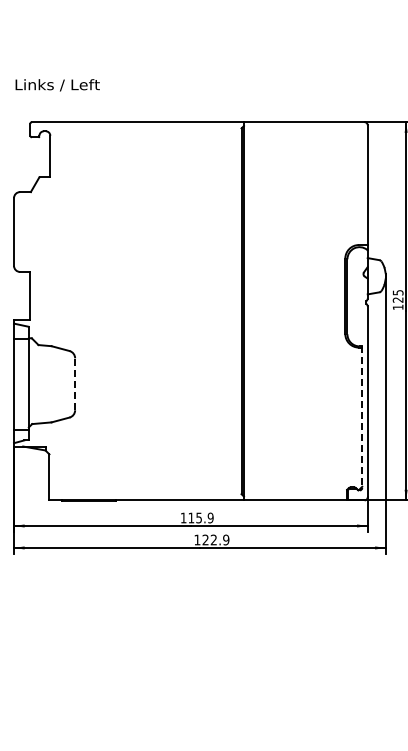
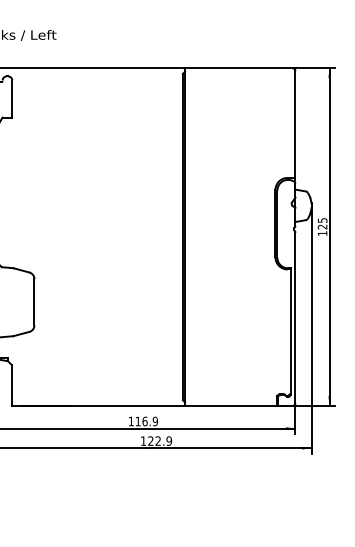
line: (75, 384) -> (34, 302), dashed -> solid
line: (362, 417) -> (290, 331), dashed -> solid
text: (199, 517) -> (145, 421), 115.9 -> 116.9

